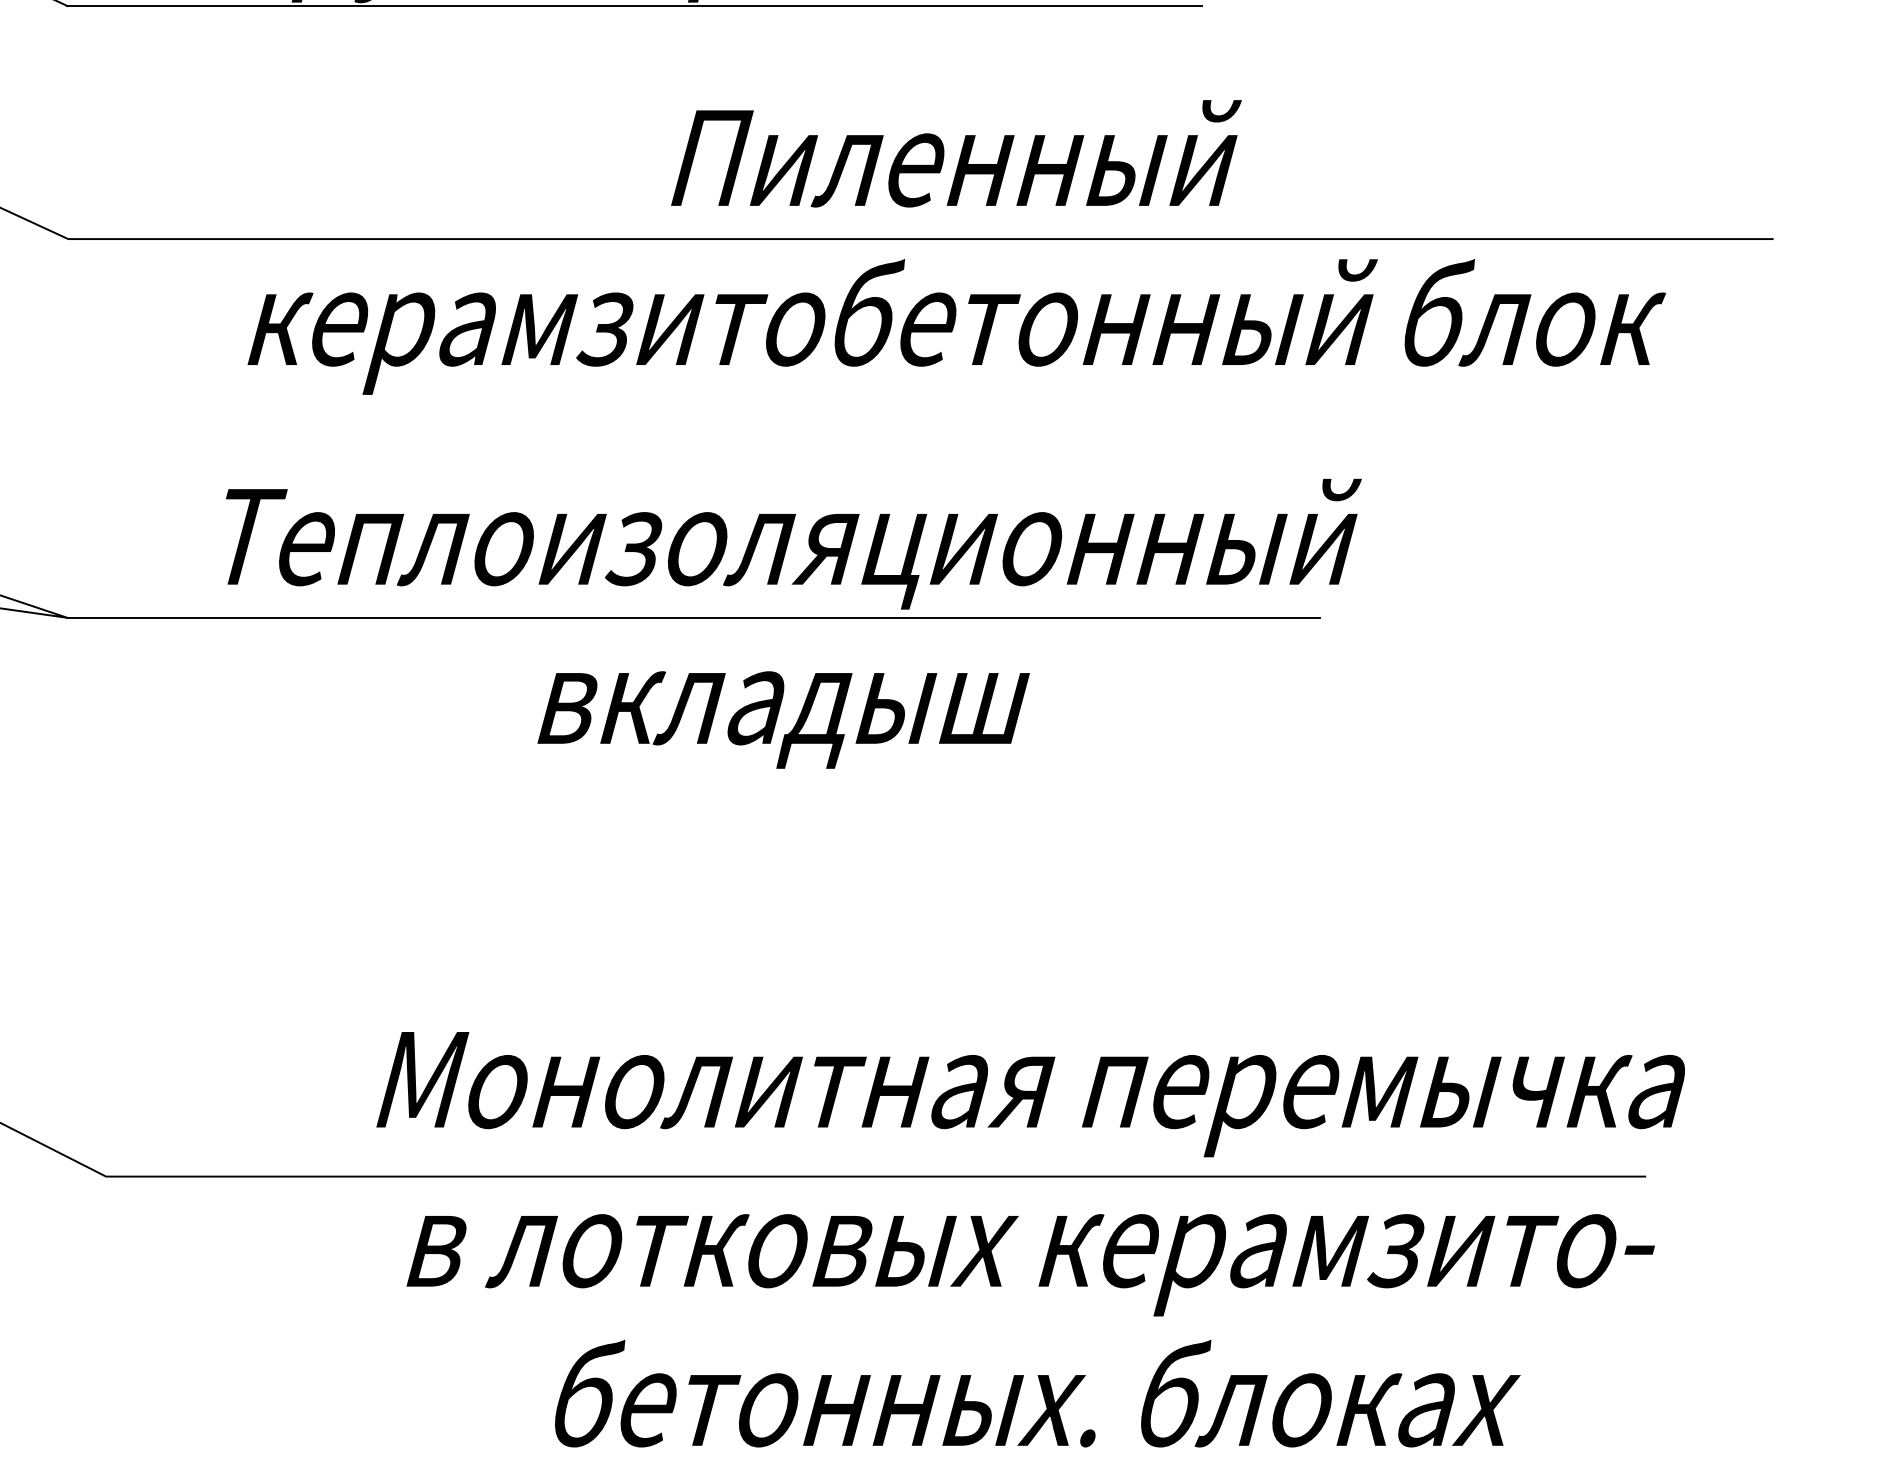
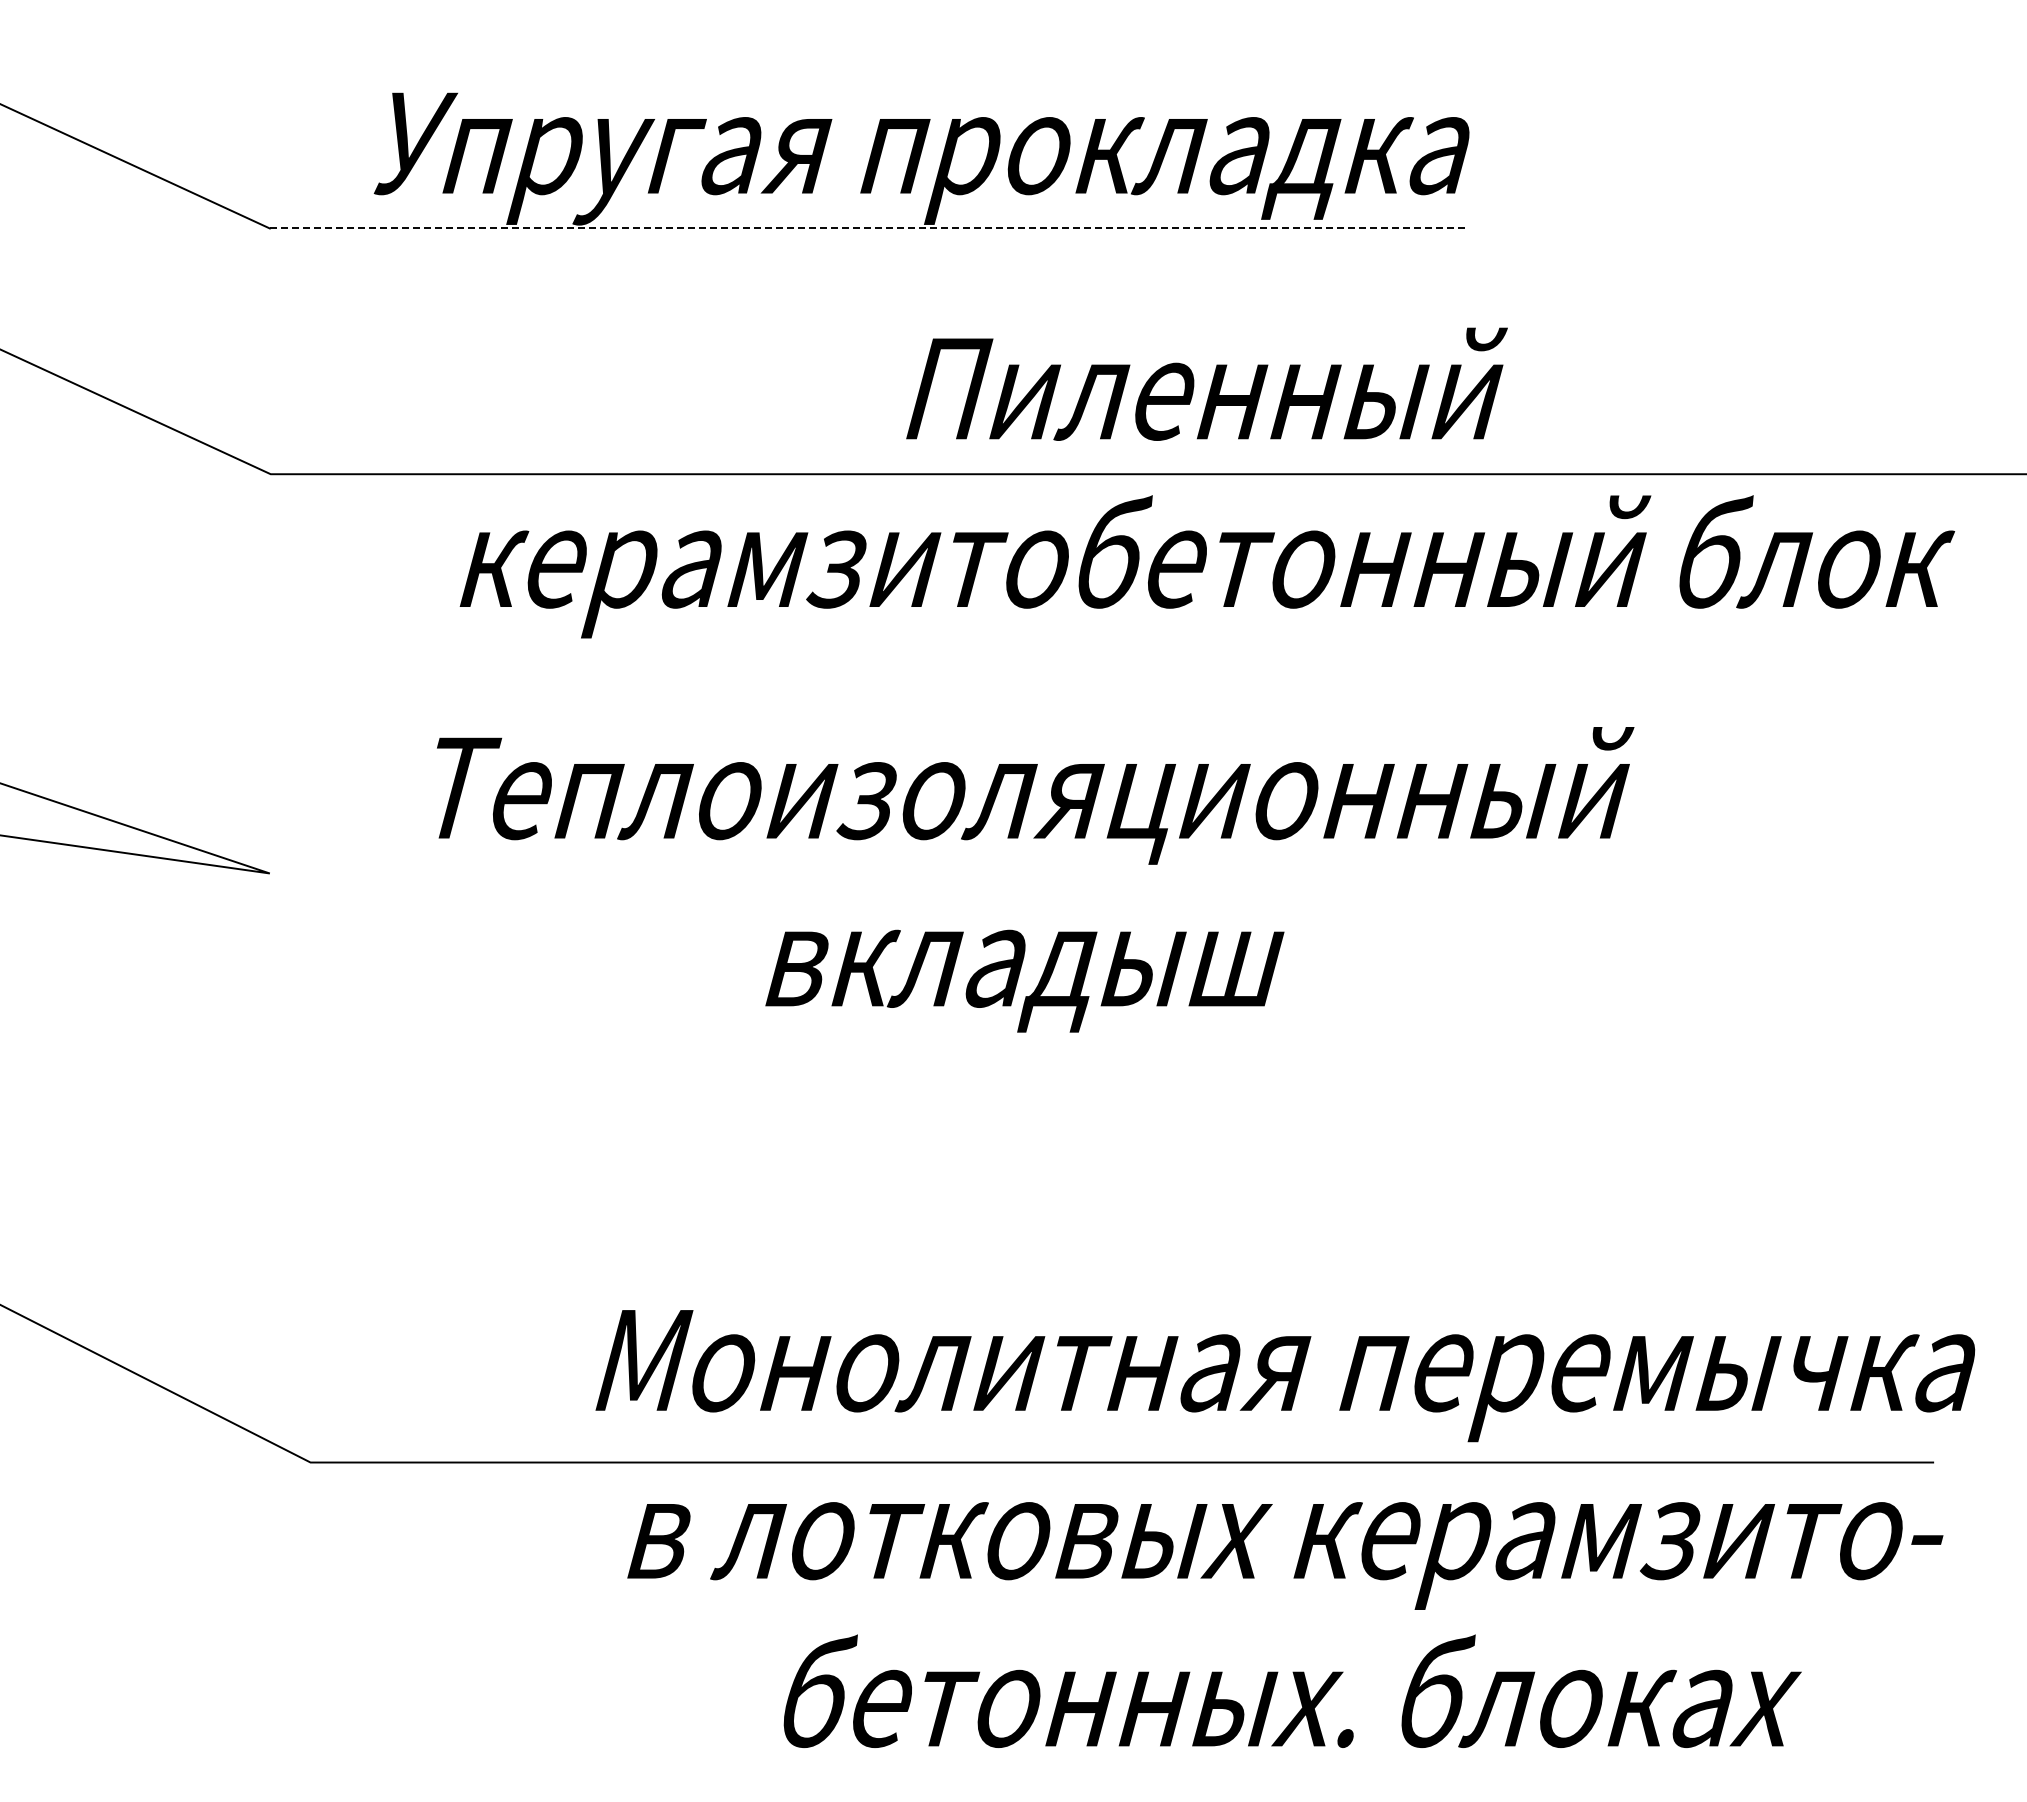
line: (634, 5) -> (867, 228), solid -> dashed
line: (693, 617) -> (929, 873), removed

